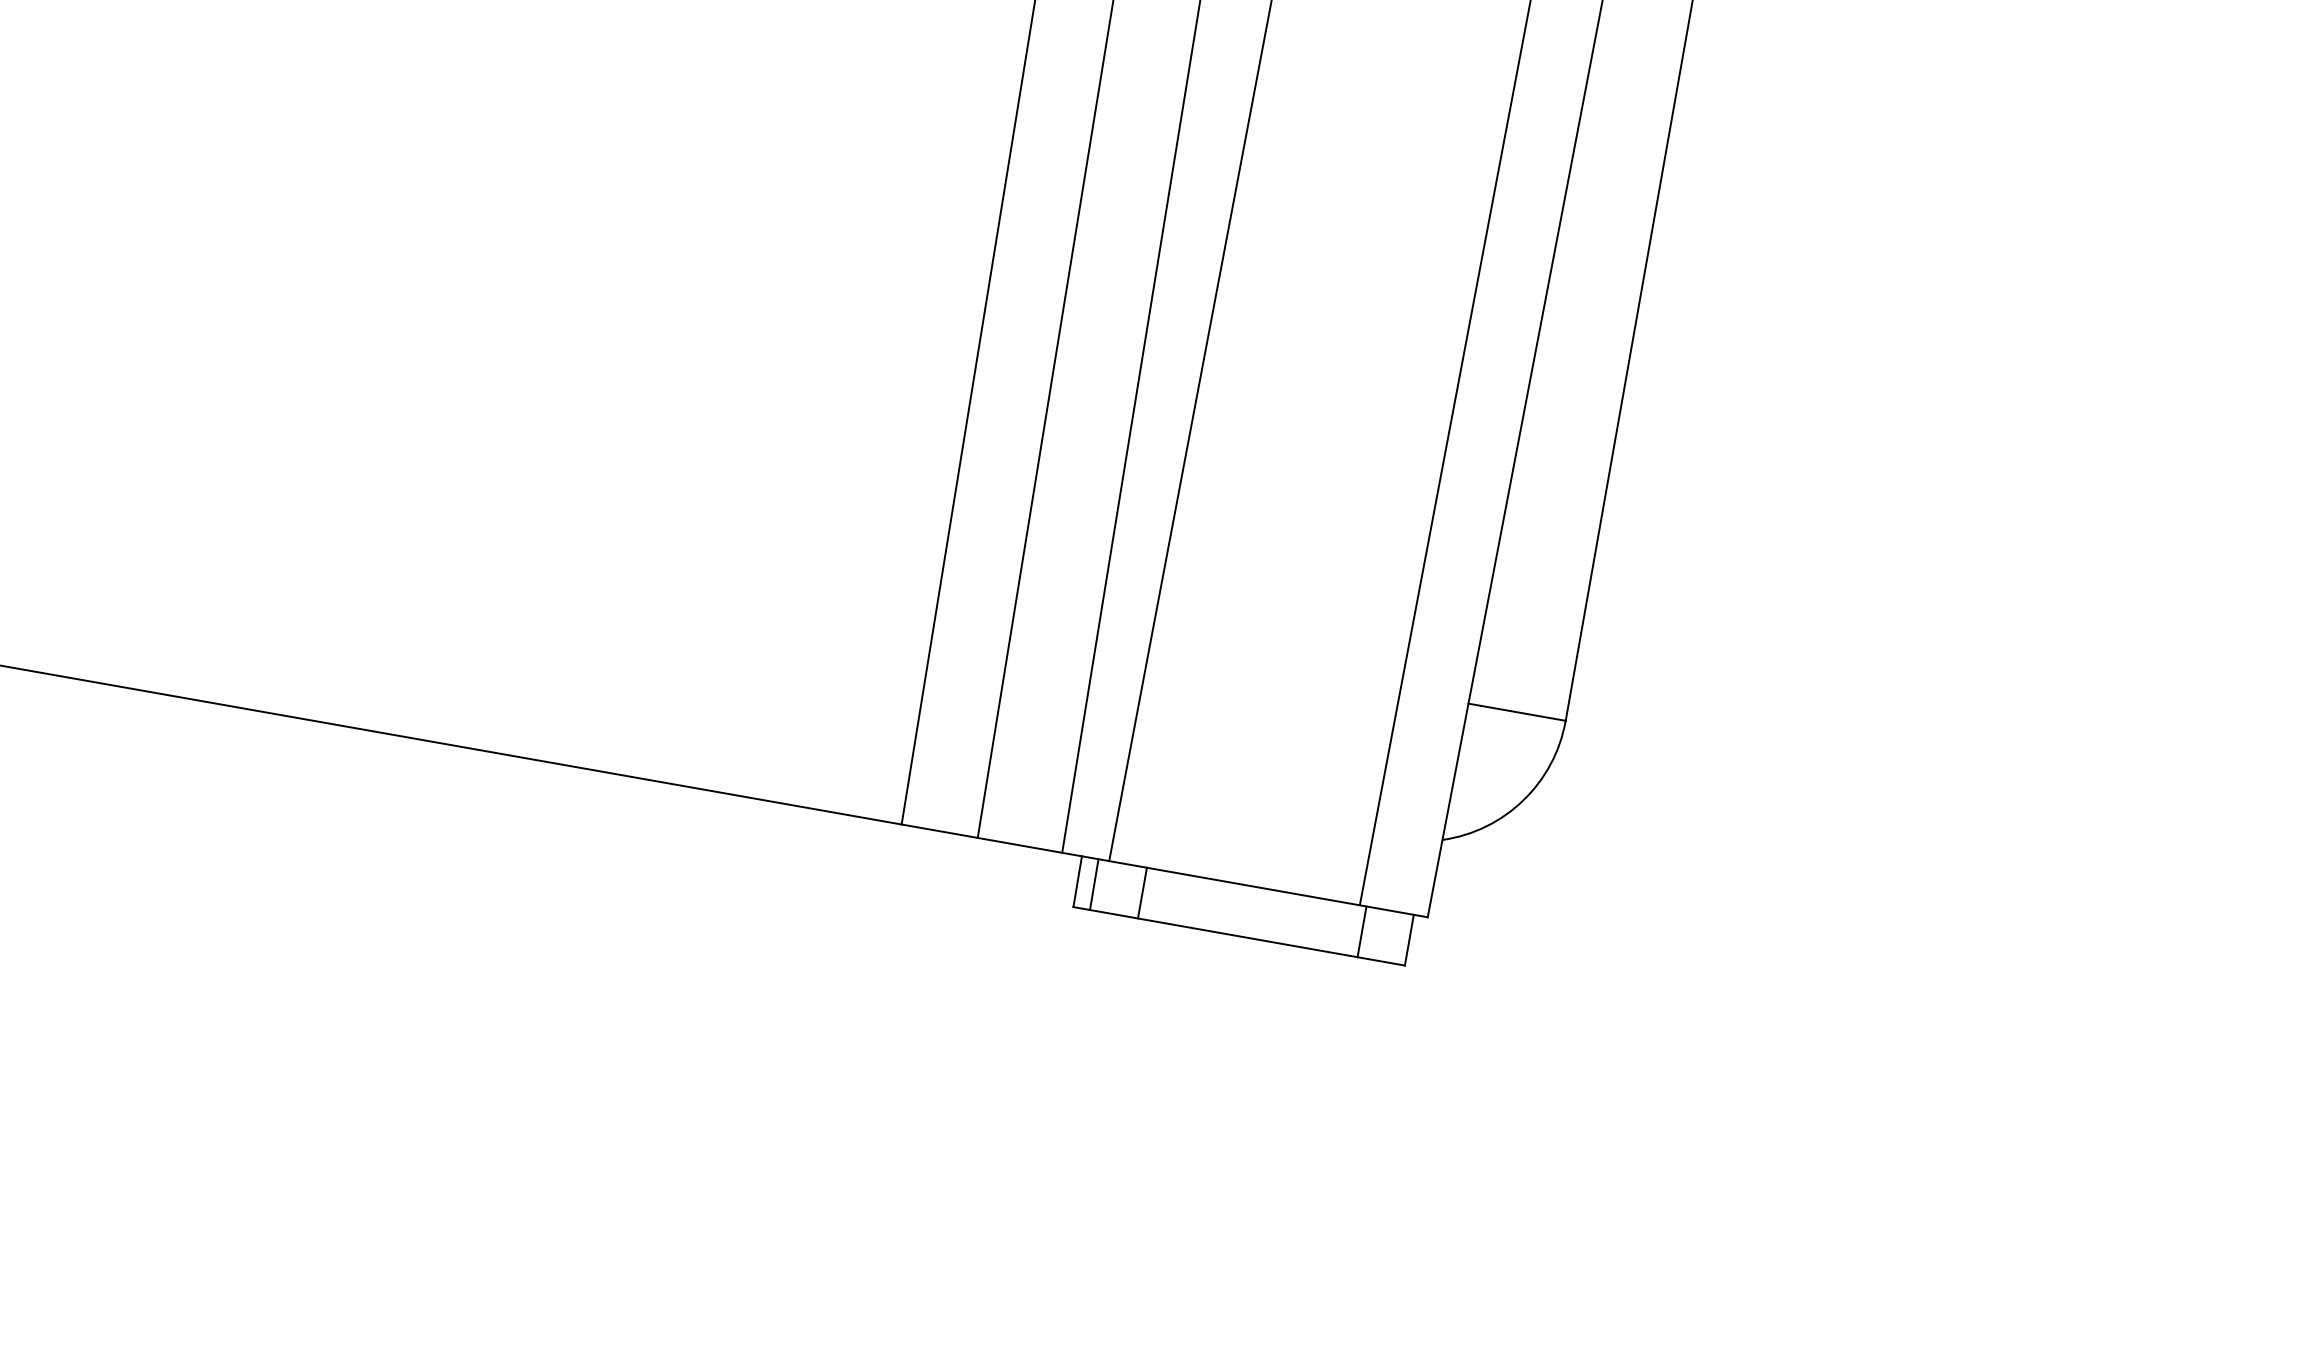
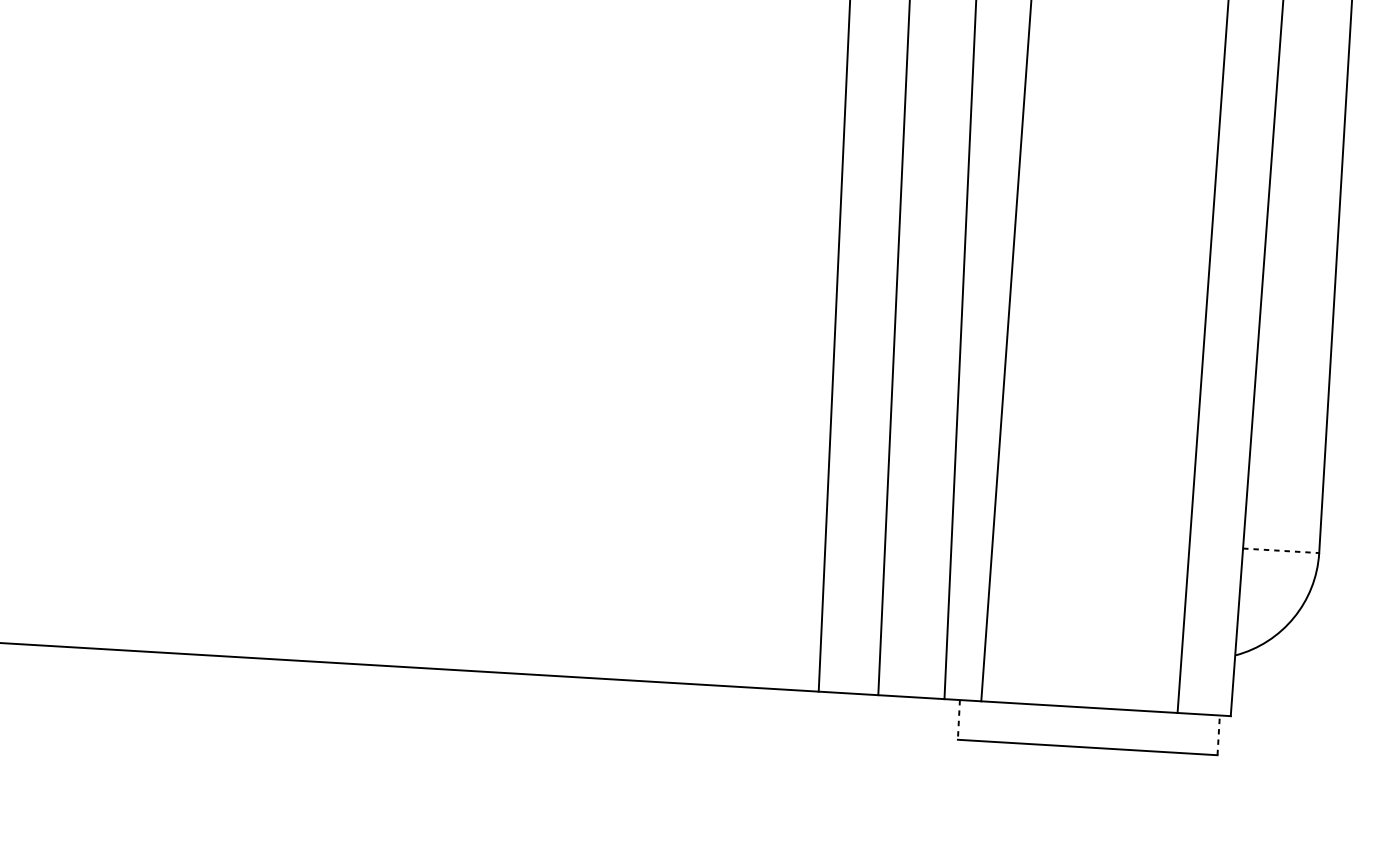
line: (1517, 712) -> (1281, 550), solid -> dashed
line: (1077, 881) -> (958, 719), solid -> dashed
line: (1094, 884) -> (972, 720), removed
line: (1141, 892) -> (1008, 722), removed
line: (1361, 931) -> (1181, 732), removed
line: (1409, 940) -> (1218, 735), solid -> dashed

